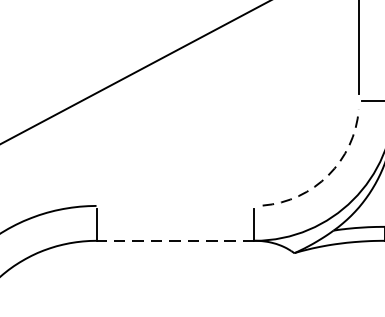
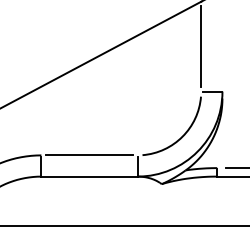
arc: (328, 174) -> (182, 136), dashed -> solid
line: (175, 206) -> (89, 155), added
line: (173, 240) -> (88, 176), dashed -> solid

